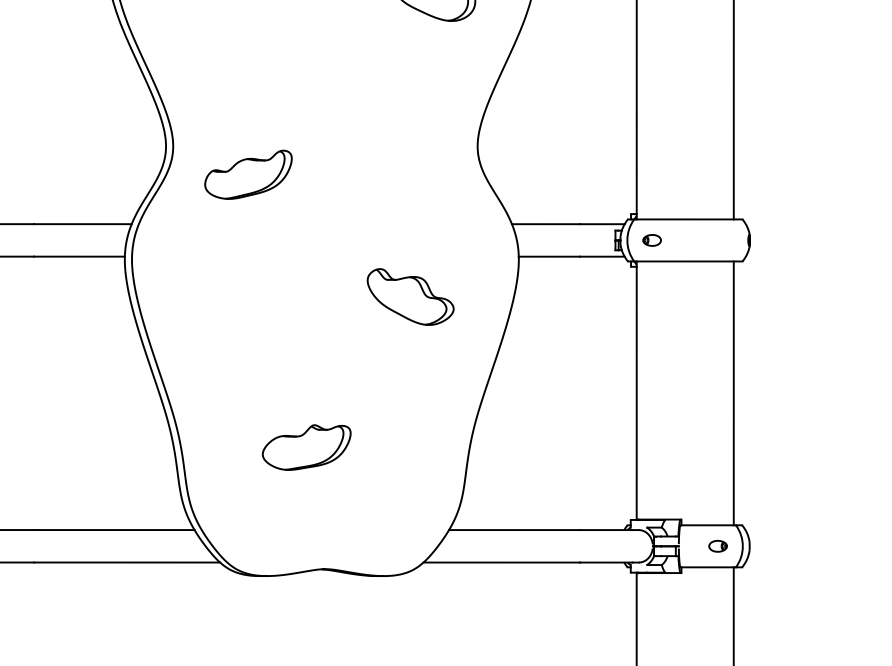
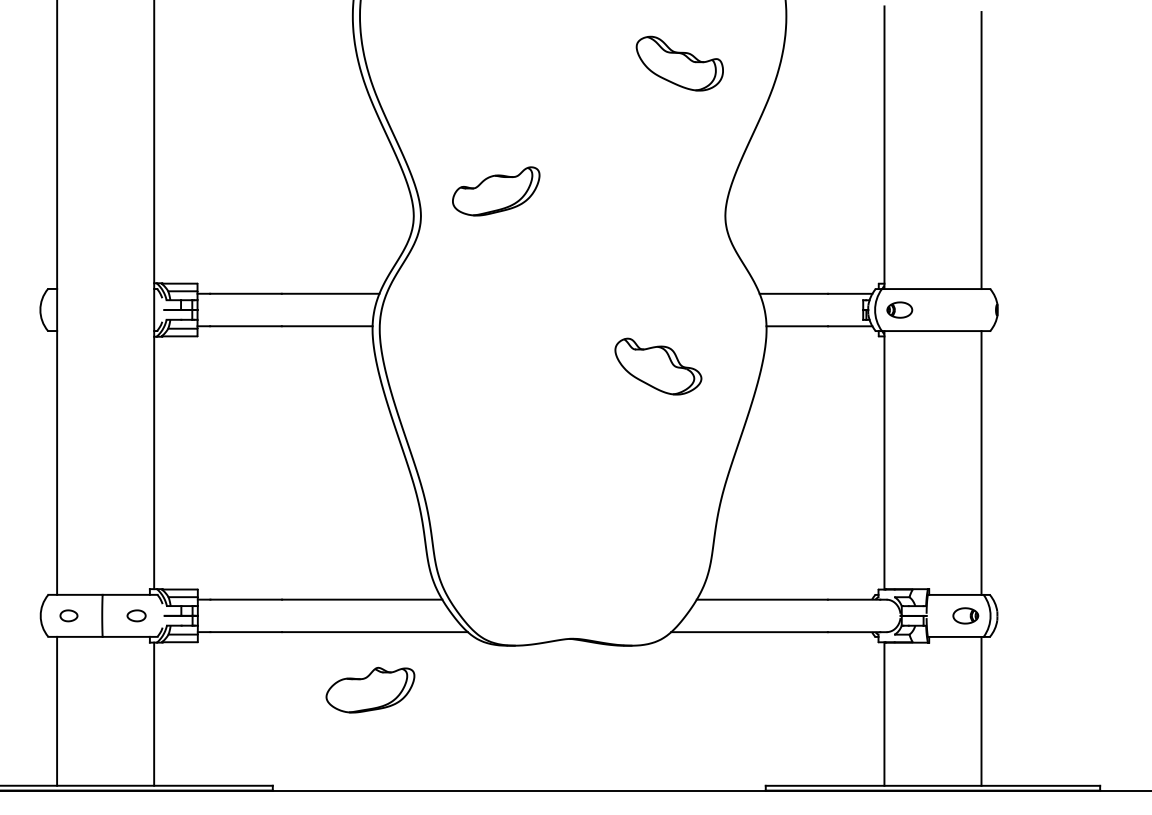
part: (248, 174) -> (496, 191), moved
part: (651, 239) -> (899, 309), size x1.4
part: (306, 446) -> (370, 689), moved
part: (717, 545) -> (965, 615), size x1.4

